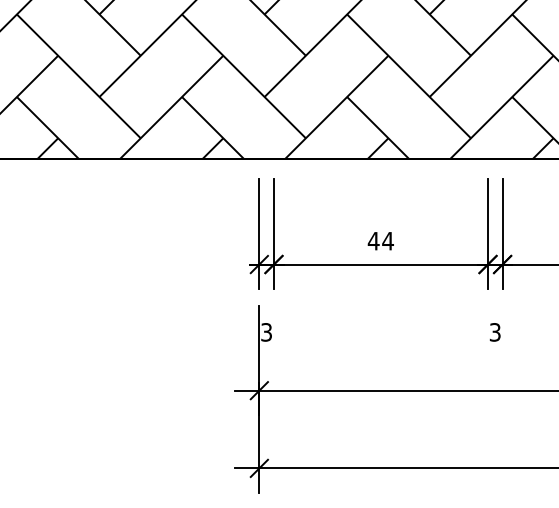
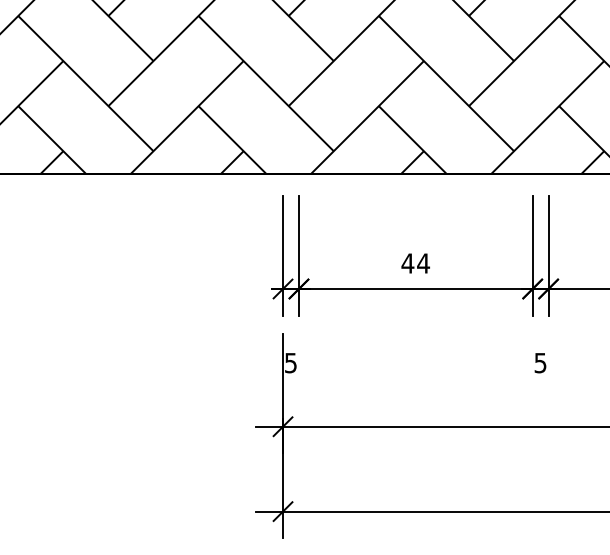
text: (266, 331) -> (290, 362), 3 -> 5
text: (495, 332) -> (540, 363), 3 -> 5

